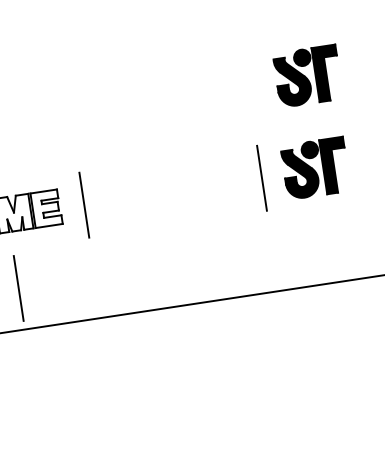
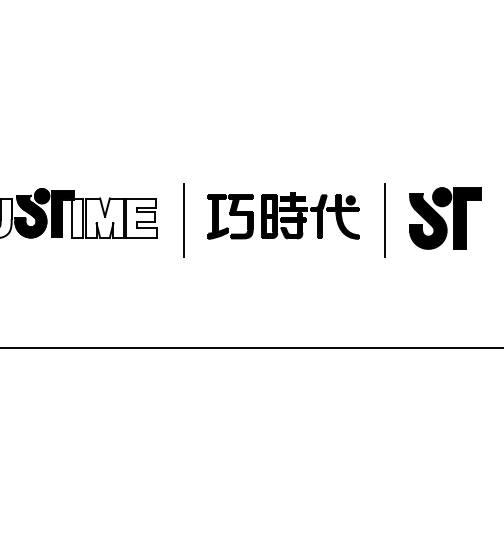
part: (308, 76) -> (452, 115), removed
part: (171, 187) -> (283, 215), added
line: (18, 288) -> (97, 301), removed

